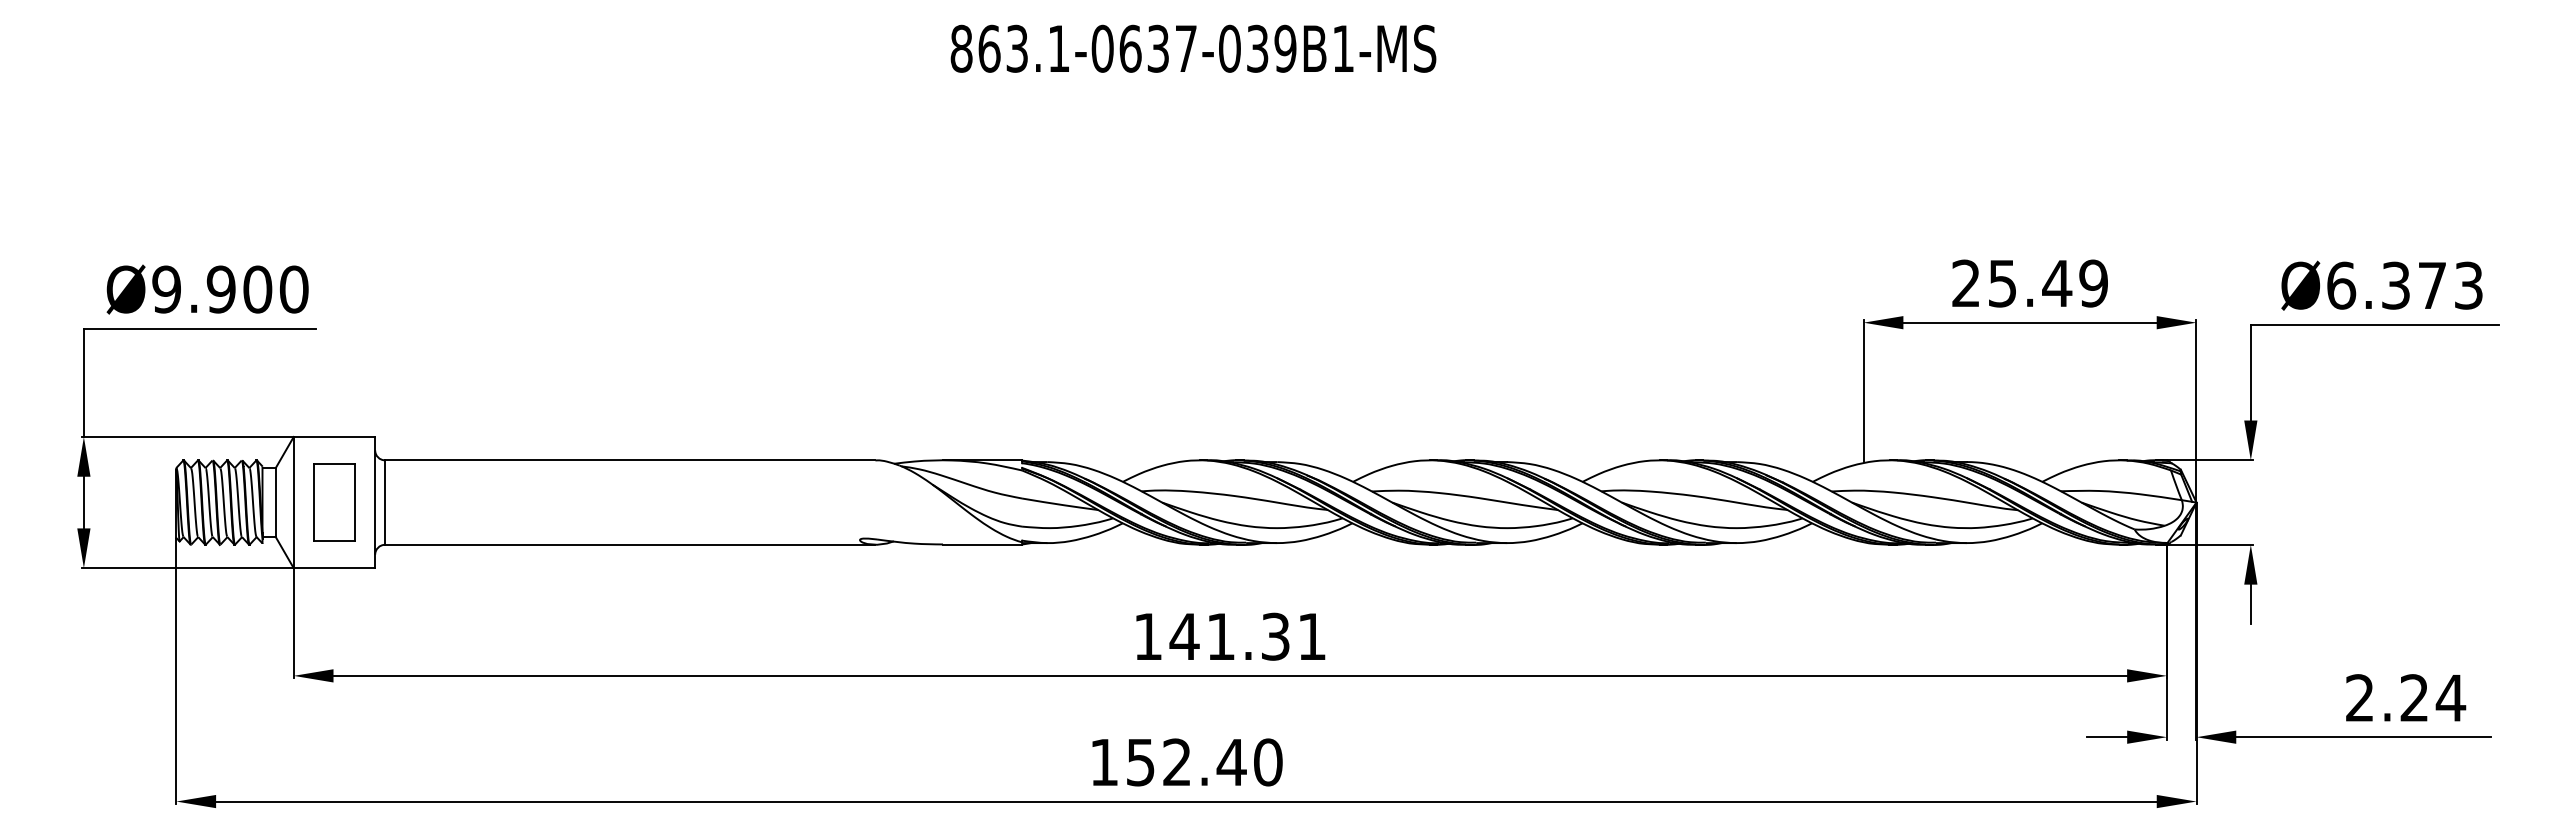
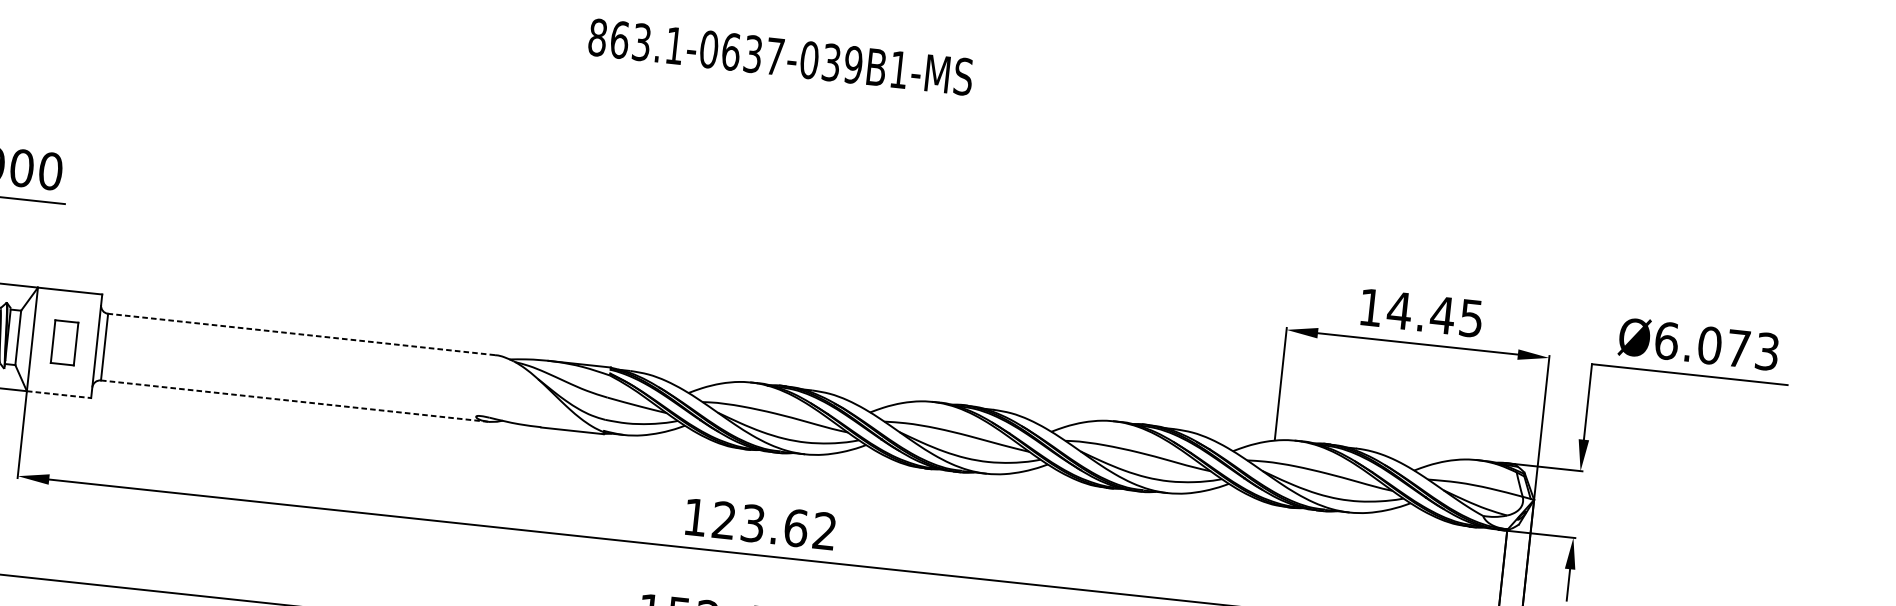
text: (2029, 283) -> (1420, 312), 25.49 -> 14.45
text: (2395, 285) -> (1709, 345), Ø6.373 -> Ø6.073
line: (629, 460) -> (300, 334), solid -> dashed
part: (334, 502) -> (64, 342), size x0.7
line: (630, 544) -> (294, 400), solid -> dashed
line: (334, 568) -> (59, 394), solid -> dashed
text: (1247, 636) -> (773, 525), 141.31 -> 123.62

